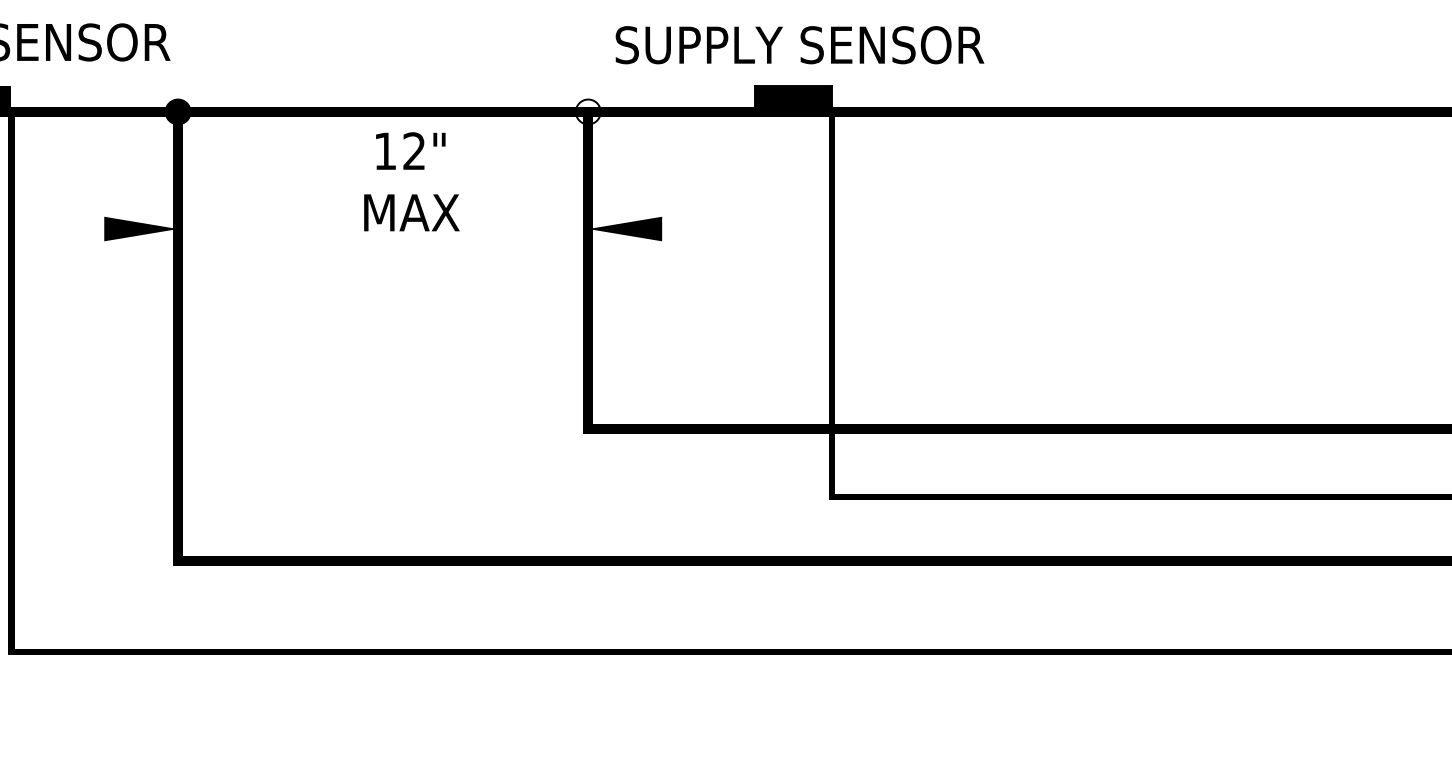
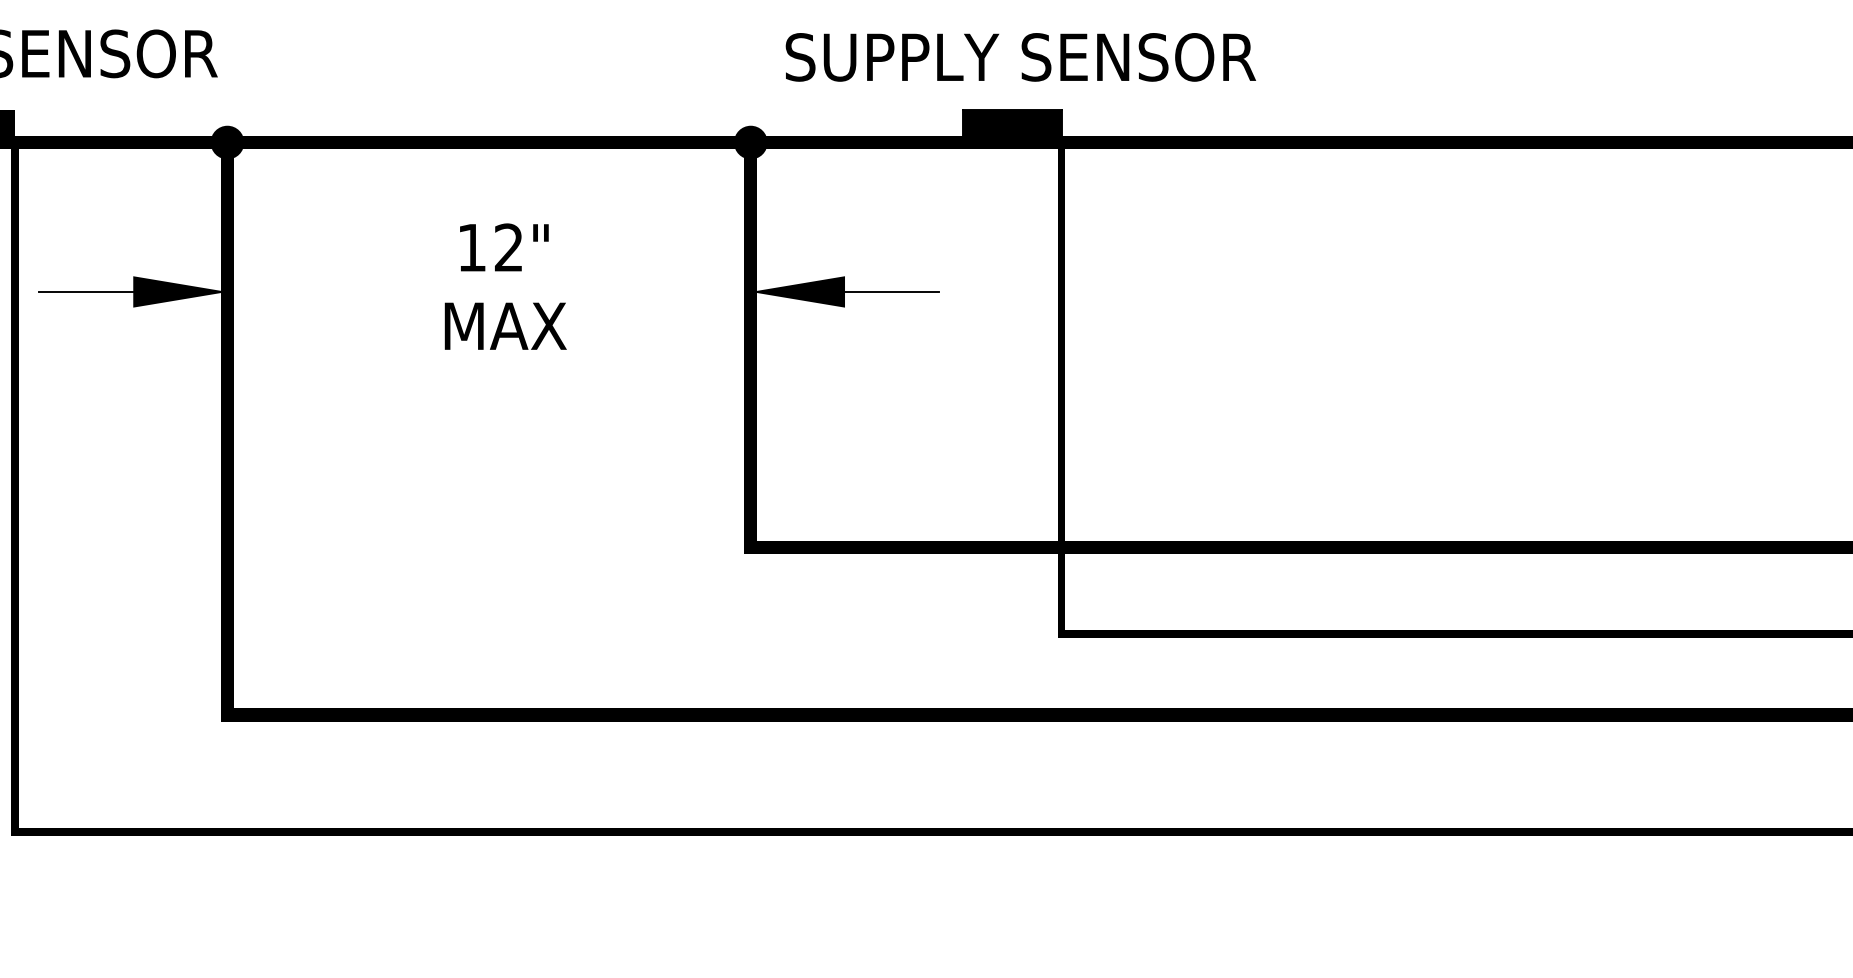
fill: (588, 111) -> (750, 142), added
text: (411, 181) -> (505, 286), moved
line: (67, 228) -> (86, 291), added
line: (699, 228) -> (892, 291), added

